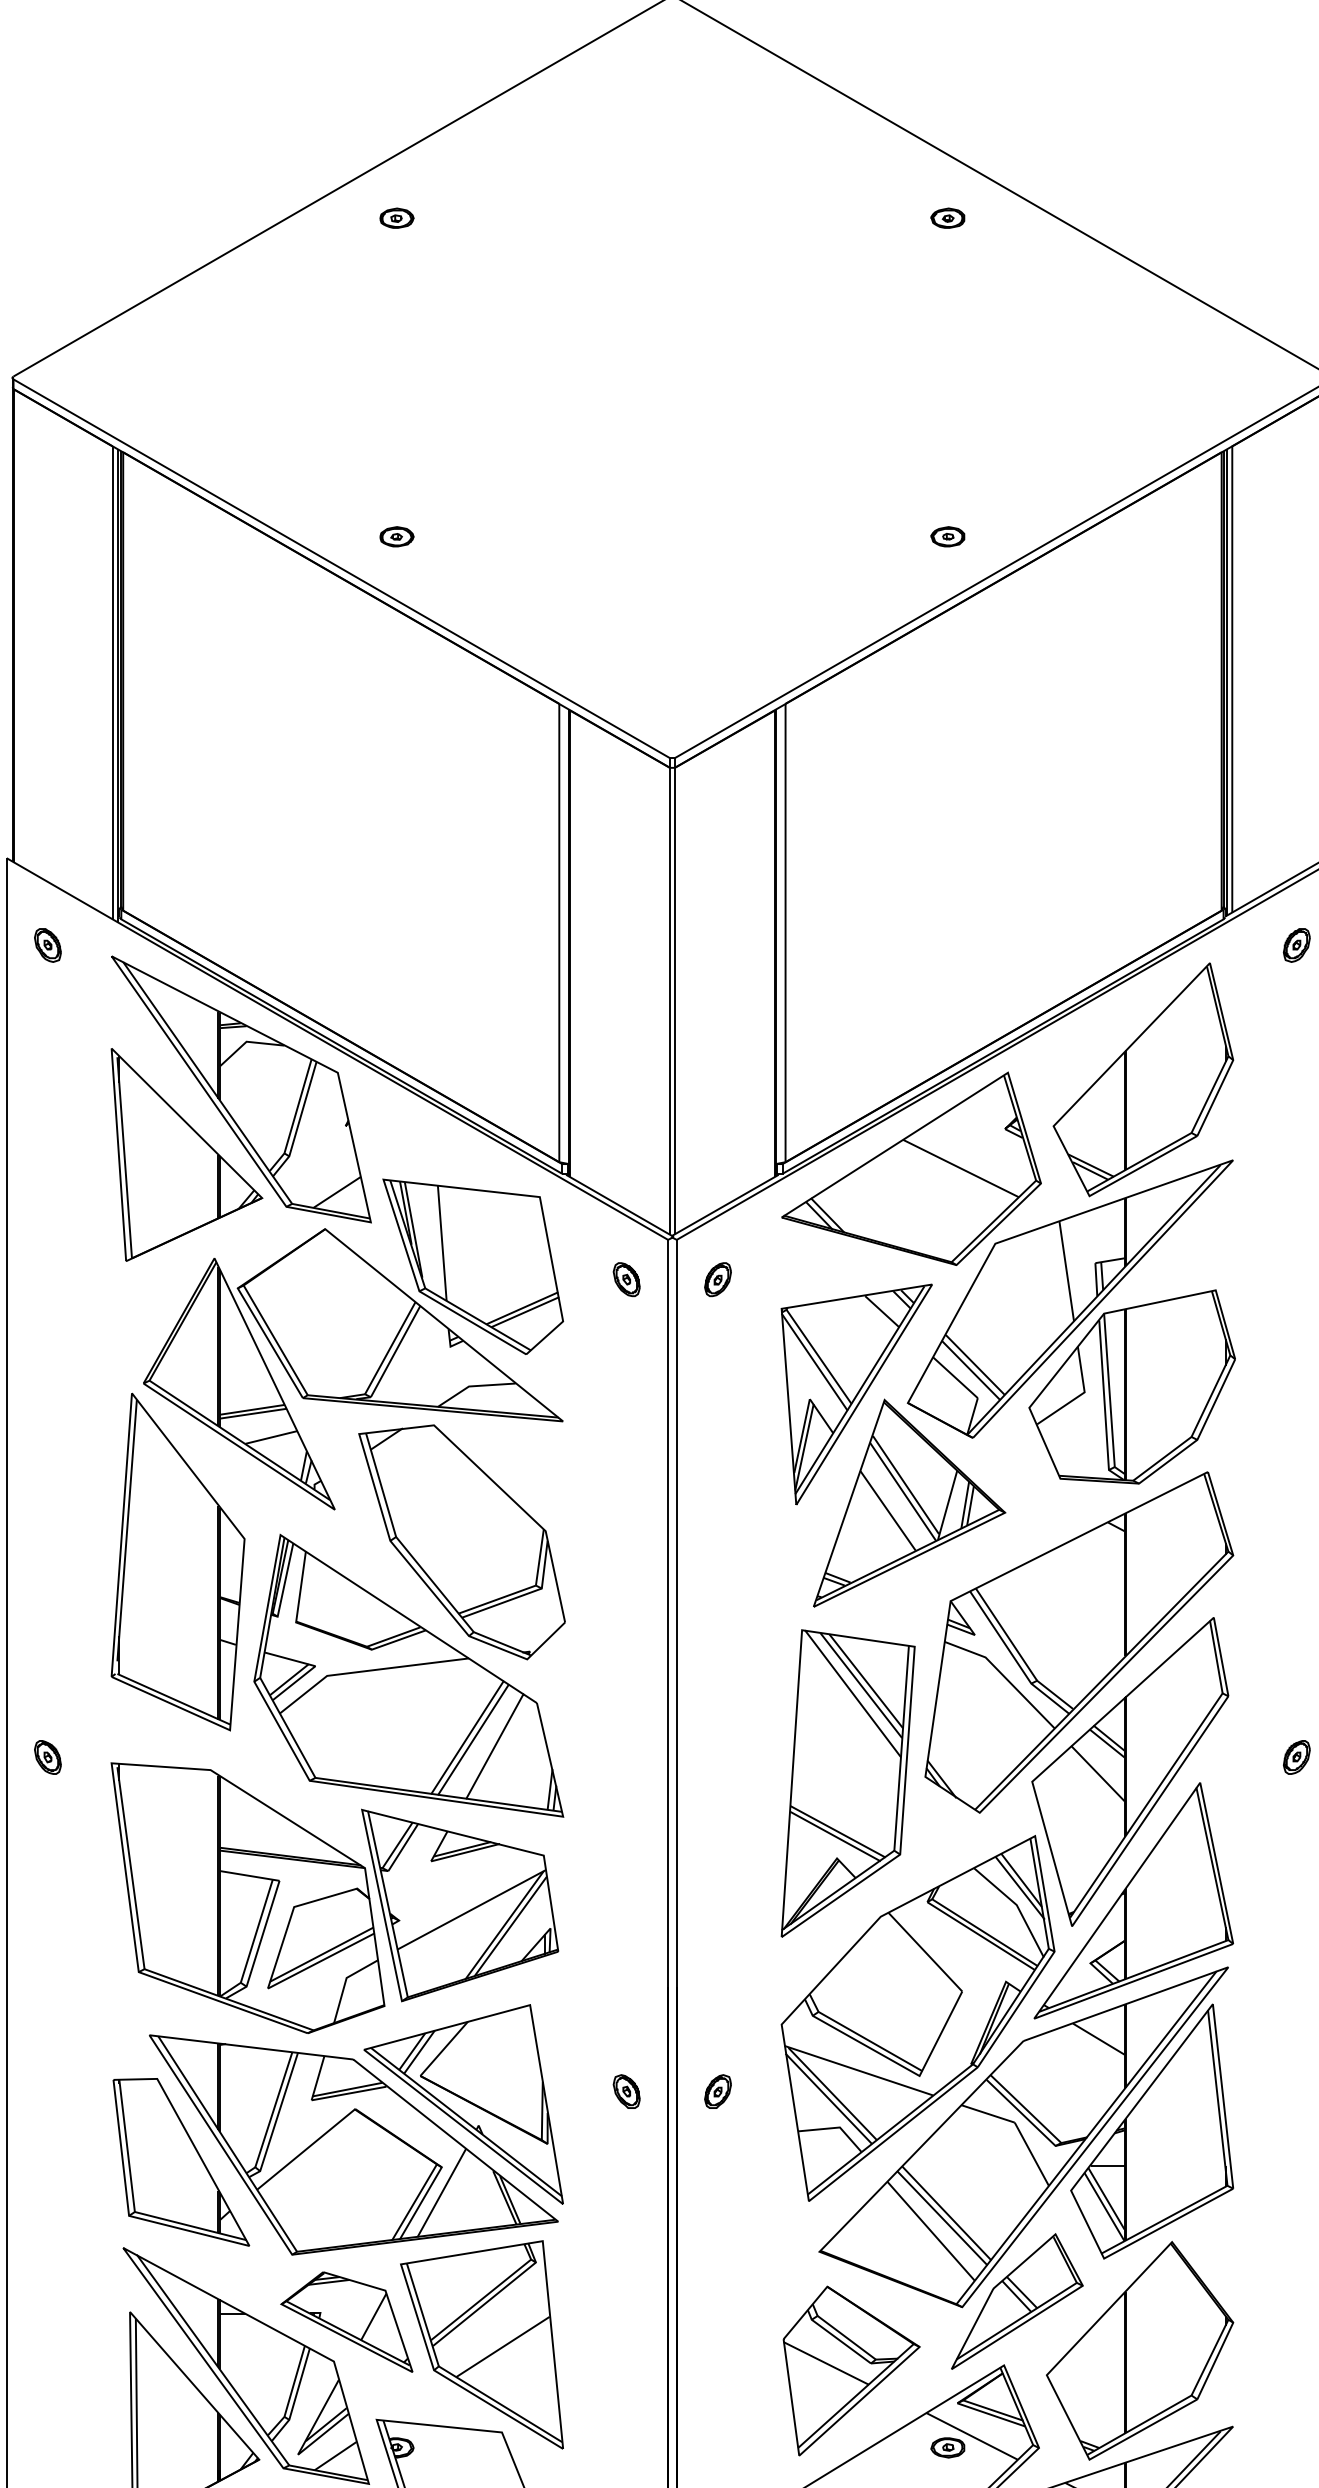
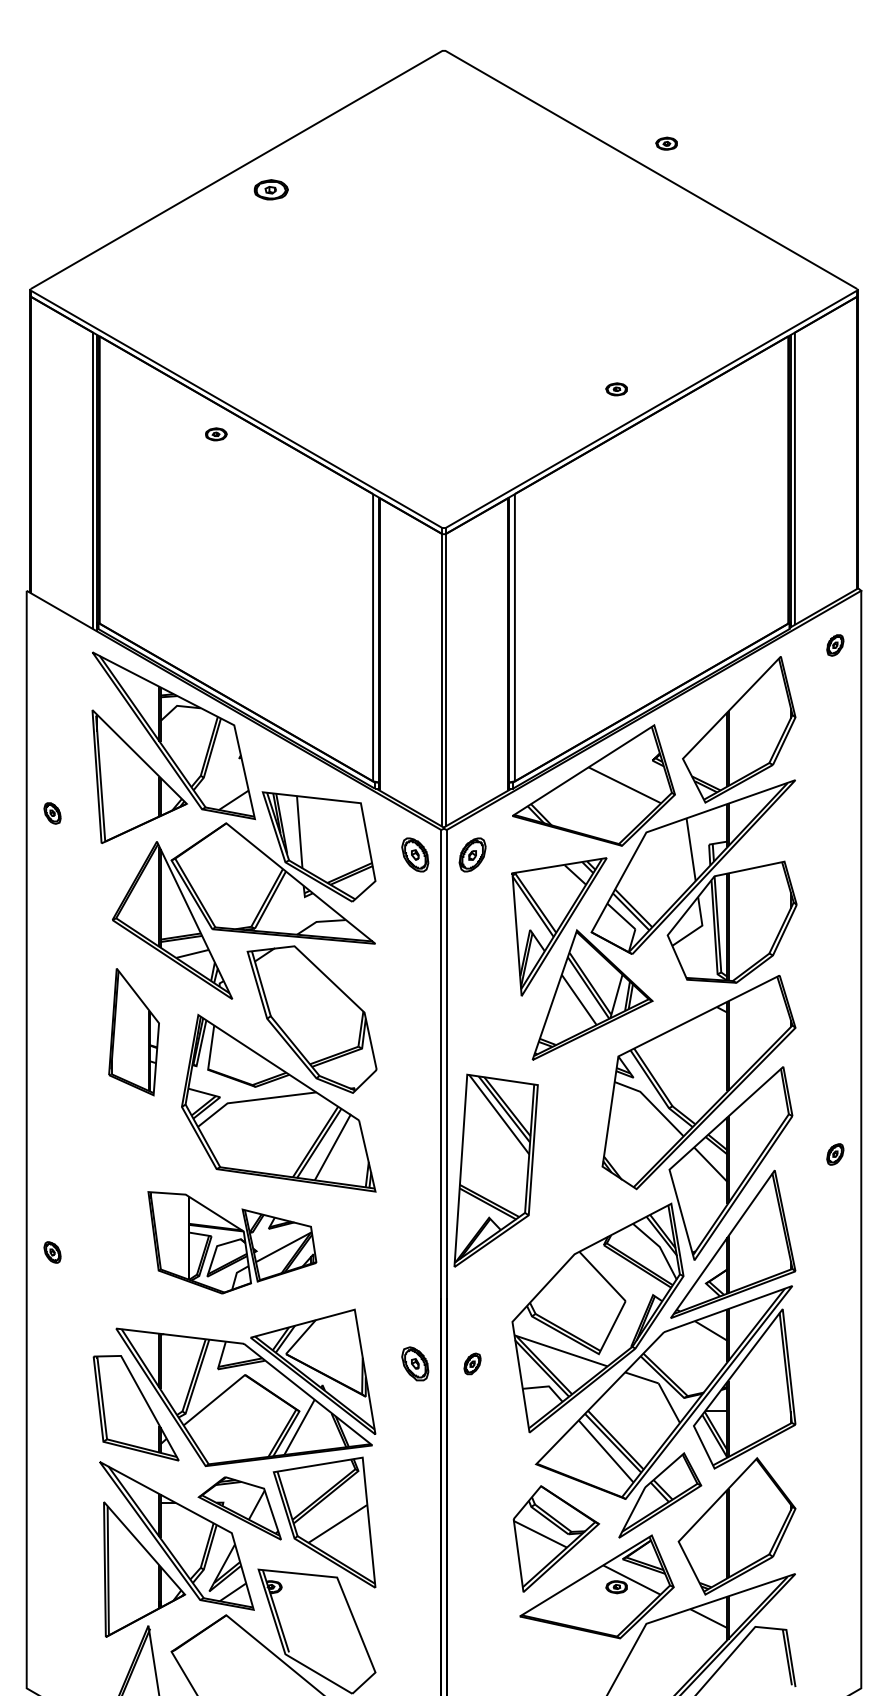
part: (397, 217) -> (271, 189), size x1.6
part: (947, 217) -> (666, 143), moved
part: (397, 537) -> (216, 434), moved
part: (47, 945) -> (52, 813), moved
part: (626, 1278) -> (415, 854), size x1.6
part: (717, 1278) -> (472, 854), size x1.6
part: (177, 1561) -> (133, 1031), size x0.6
part: (47, 1757) -> (52, 1252), moved
part: (847, 1783) -> (495, 1170), moved
part: (335, 1897) -> (232, 1242), size x0.6
part: (626, 2090) -> (415, 1363), size x1.6

